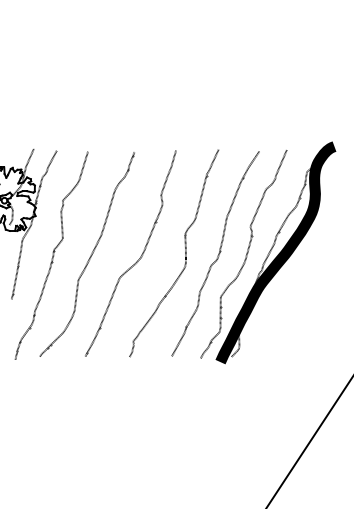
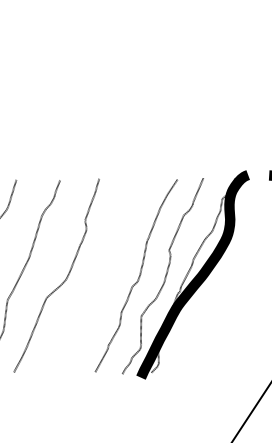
curve: (185, 253) -> (108, 275), removed

